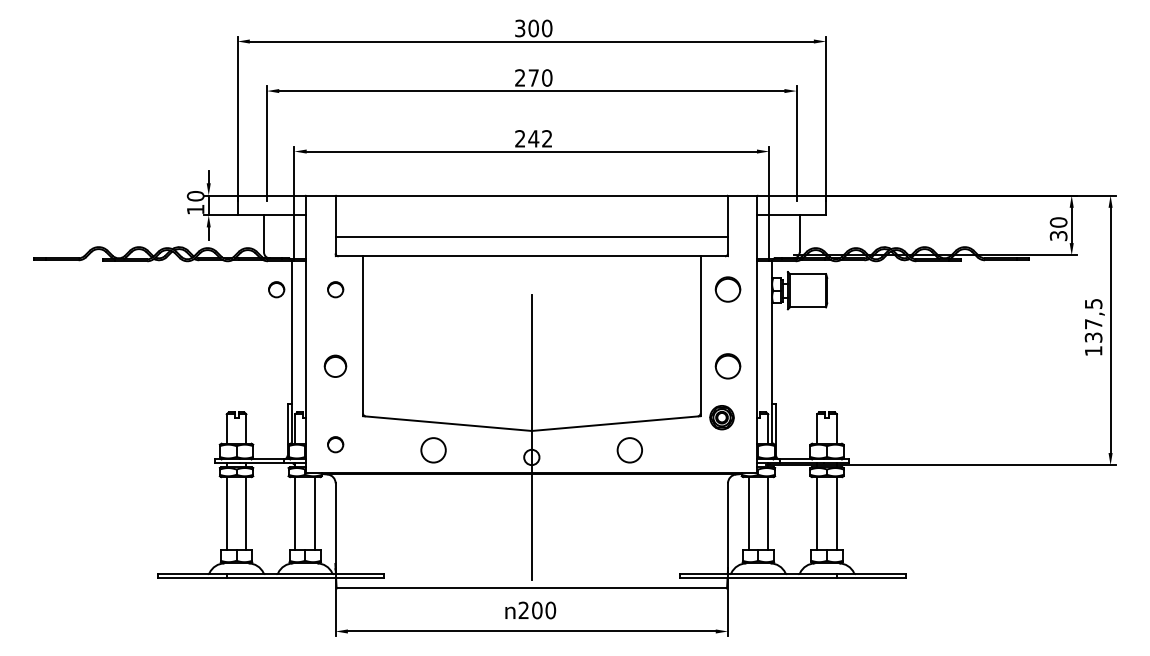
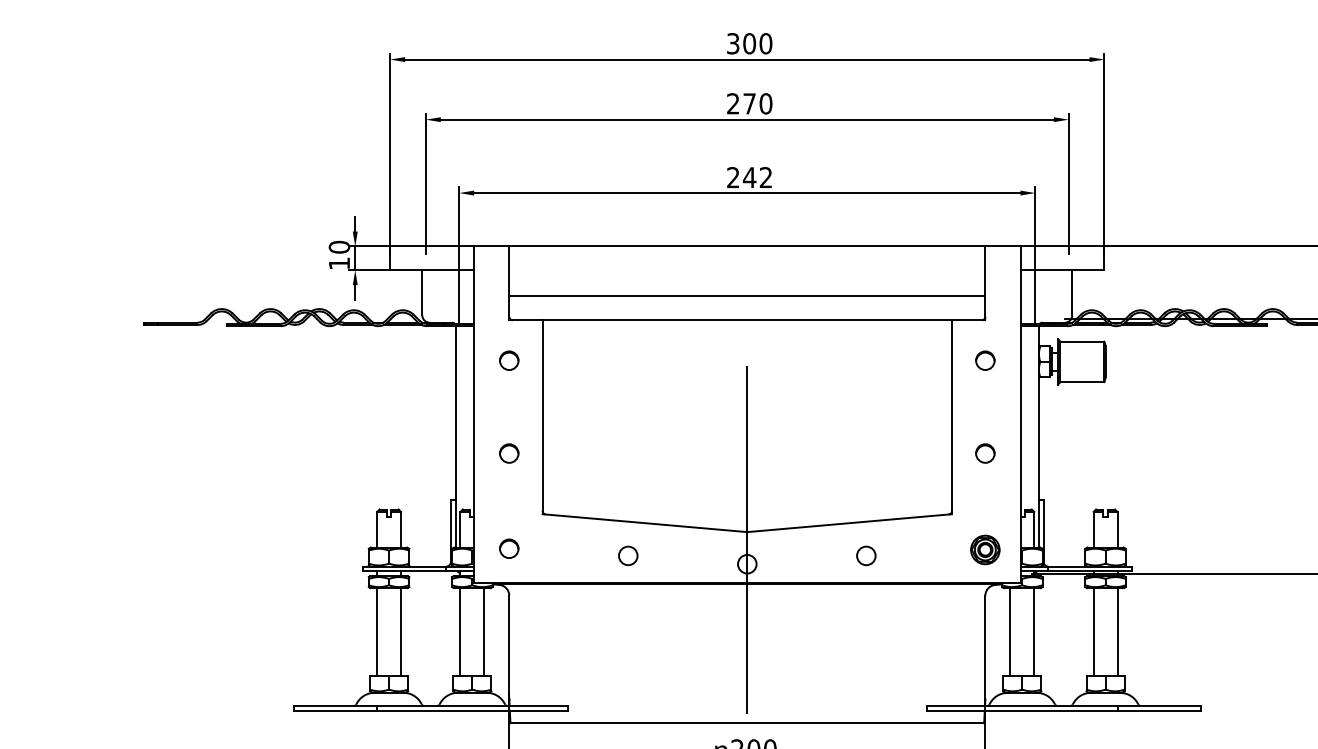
circle: (276, 289) -> (437, 360), removed
circle: (727, 289) -> (984, 360), size x0.62
circle: (335, 365) -> (509, 452), size x0.71
circle: (727, 365) -> (984, 452), size x0.62
part: (721, 417) -> (984, 549), moved
circle: (433, 450) -> (627, 555), size x0.62
circle: (629, 450) -> (865, 555), size x0.62

